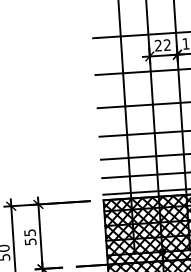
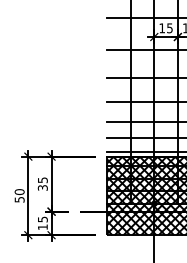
text: (162, 45) -> (165, 28), 22 -> 15
text: (28, 241) -> (41, 187), 55 -> 35

